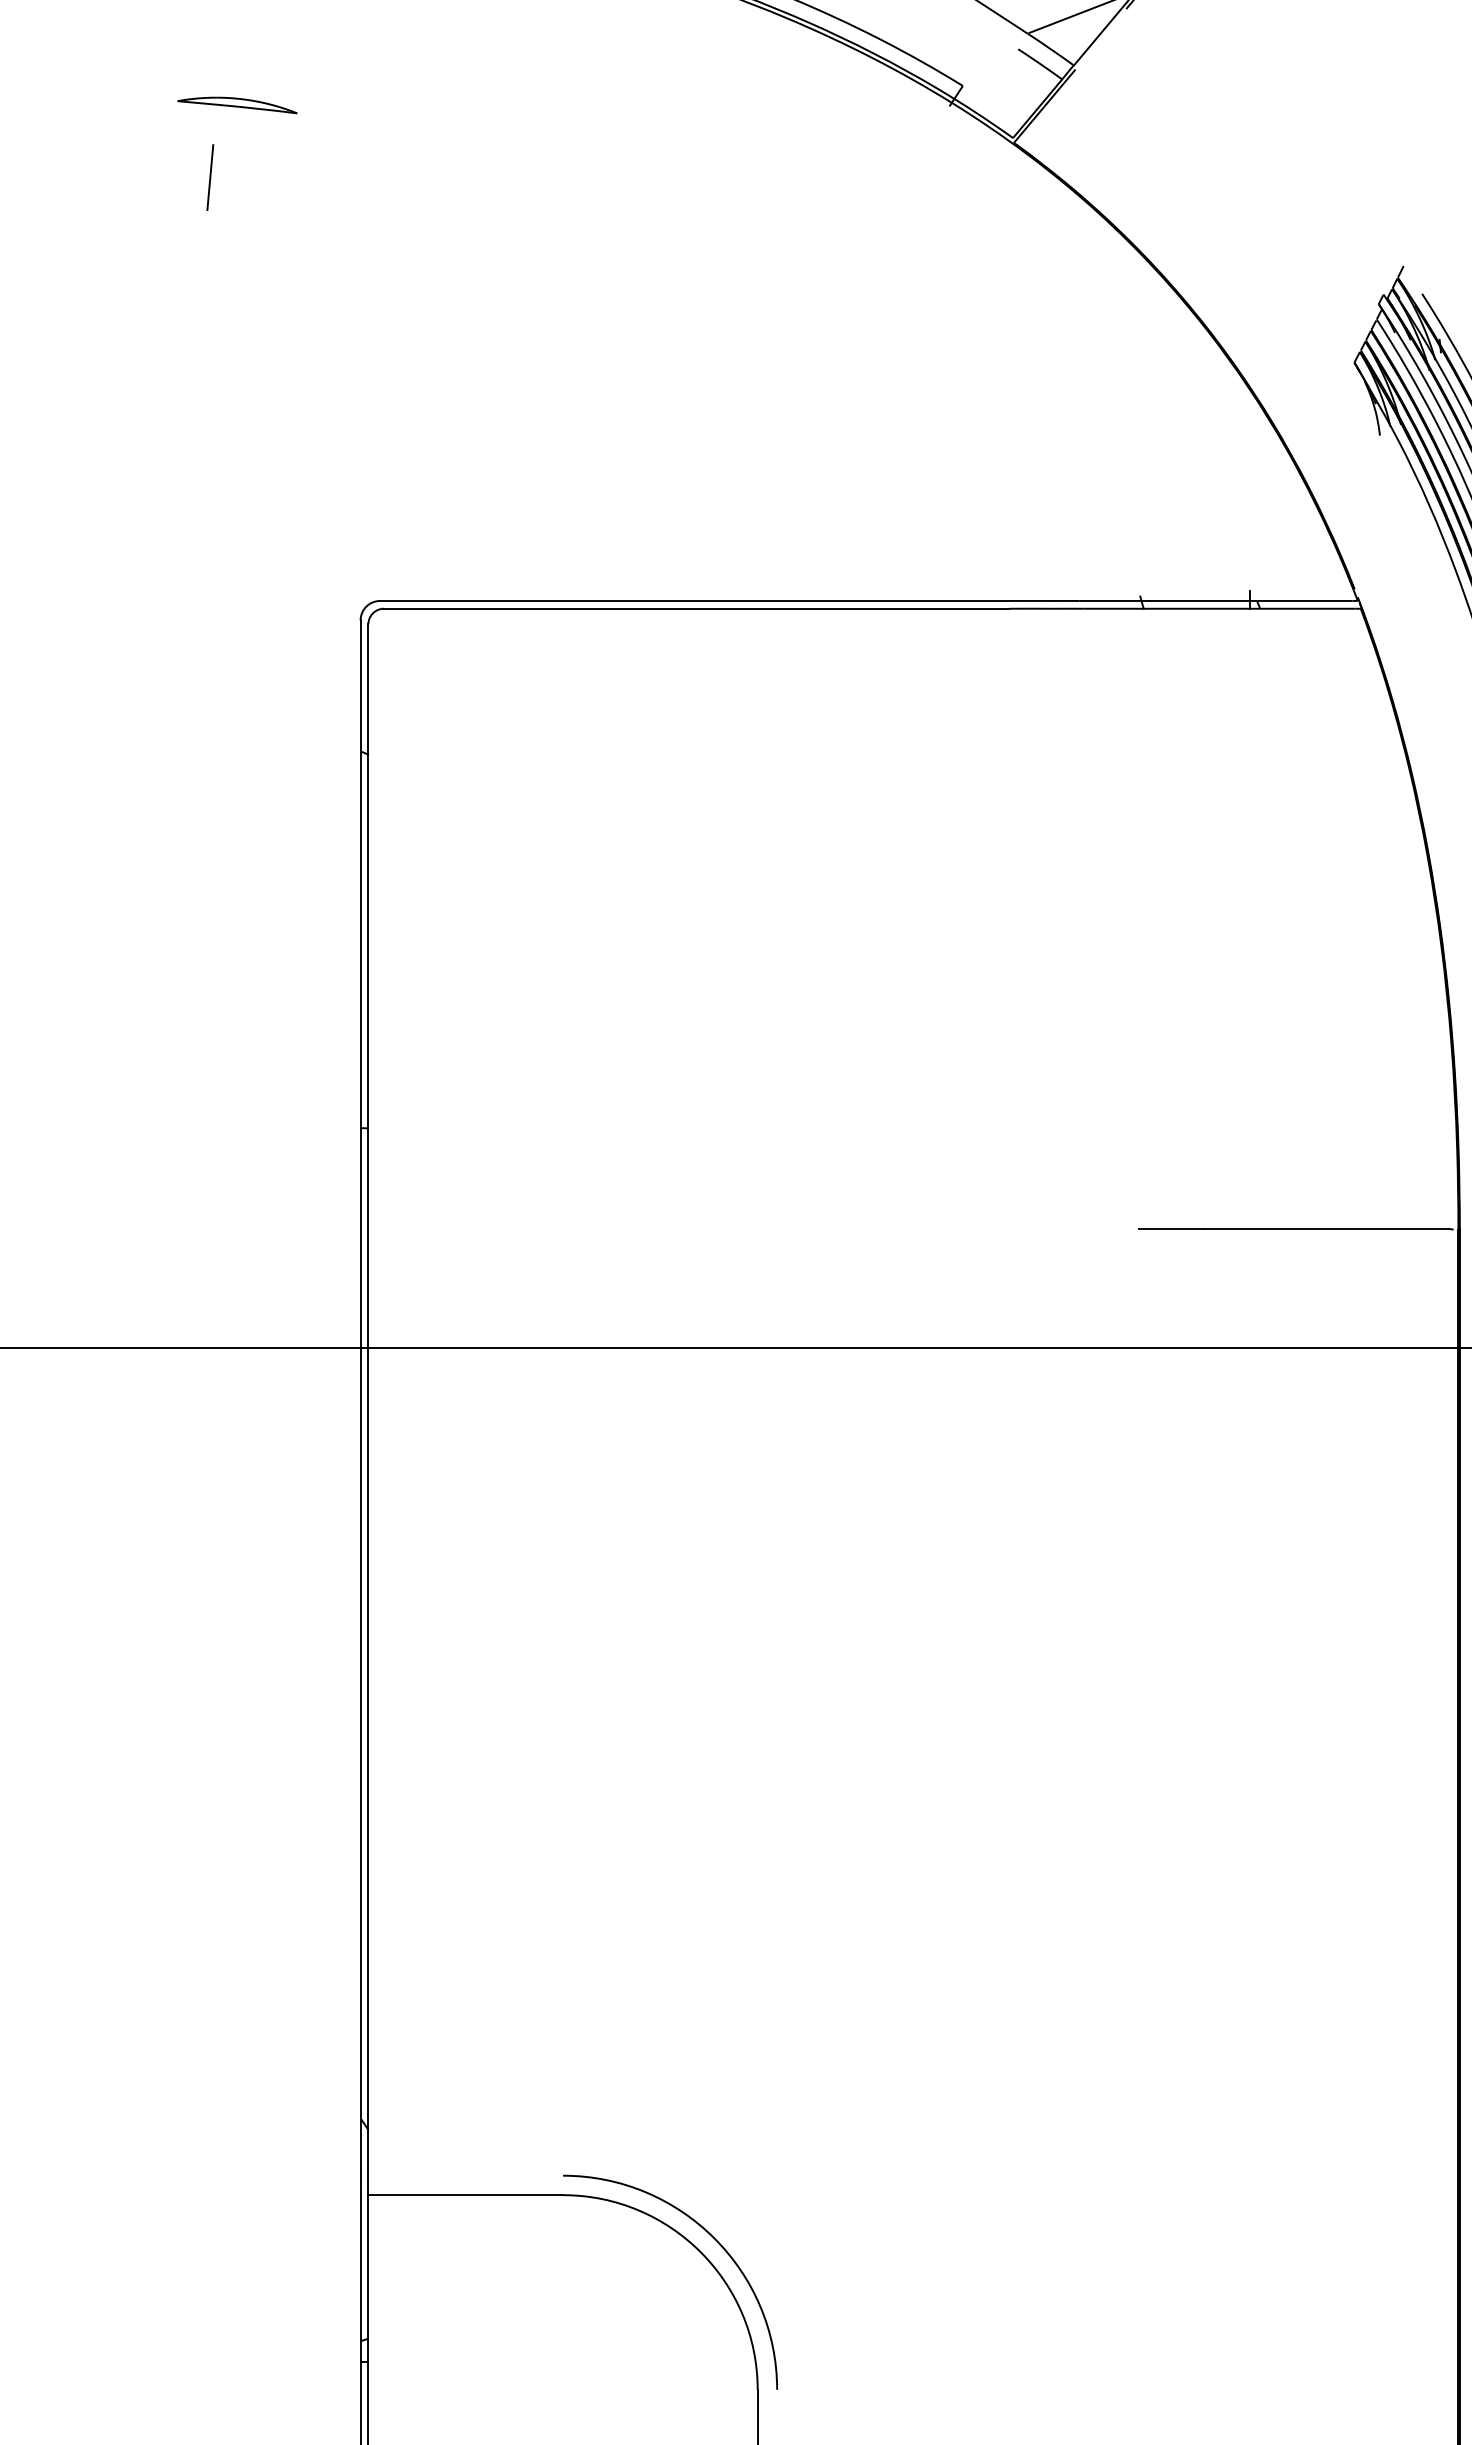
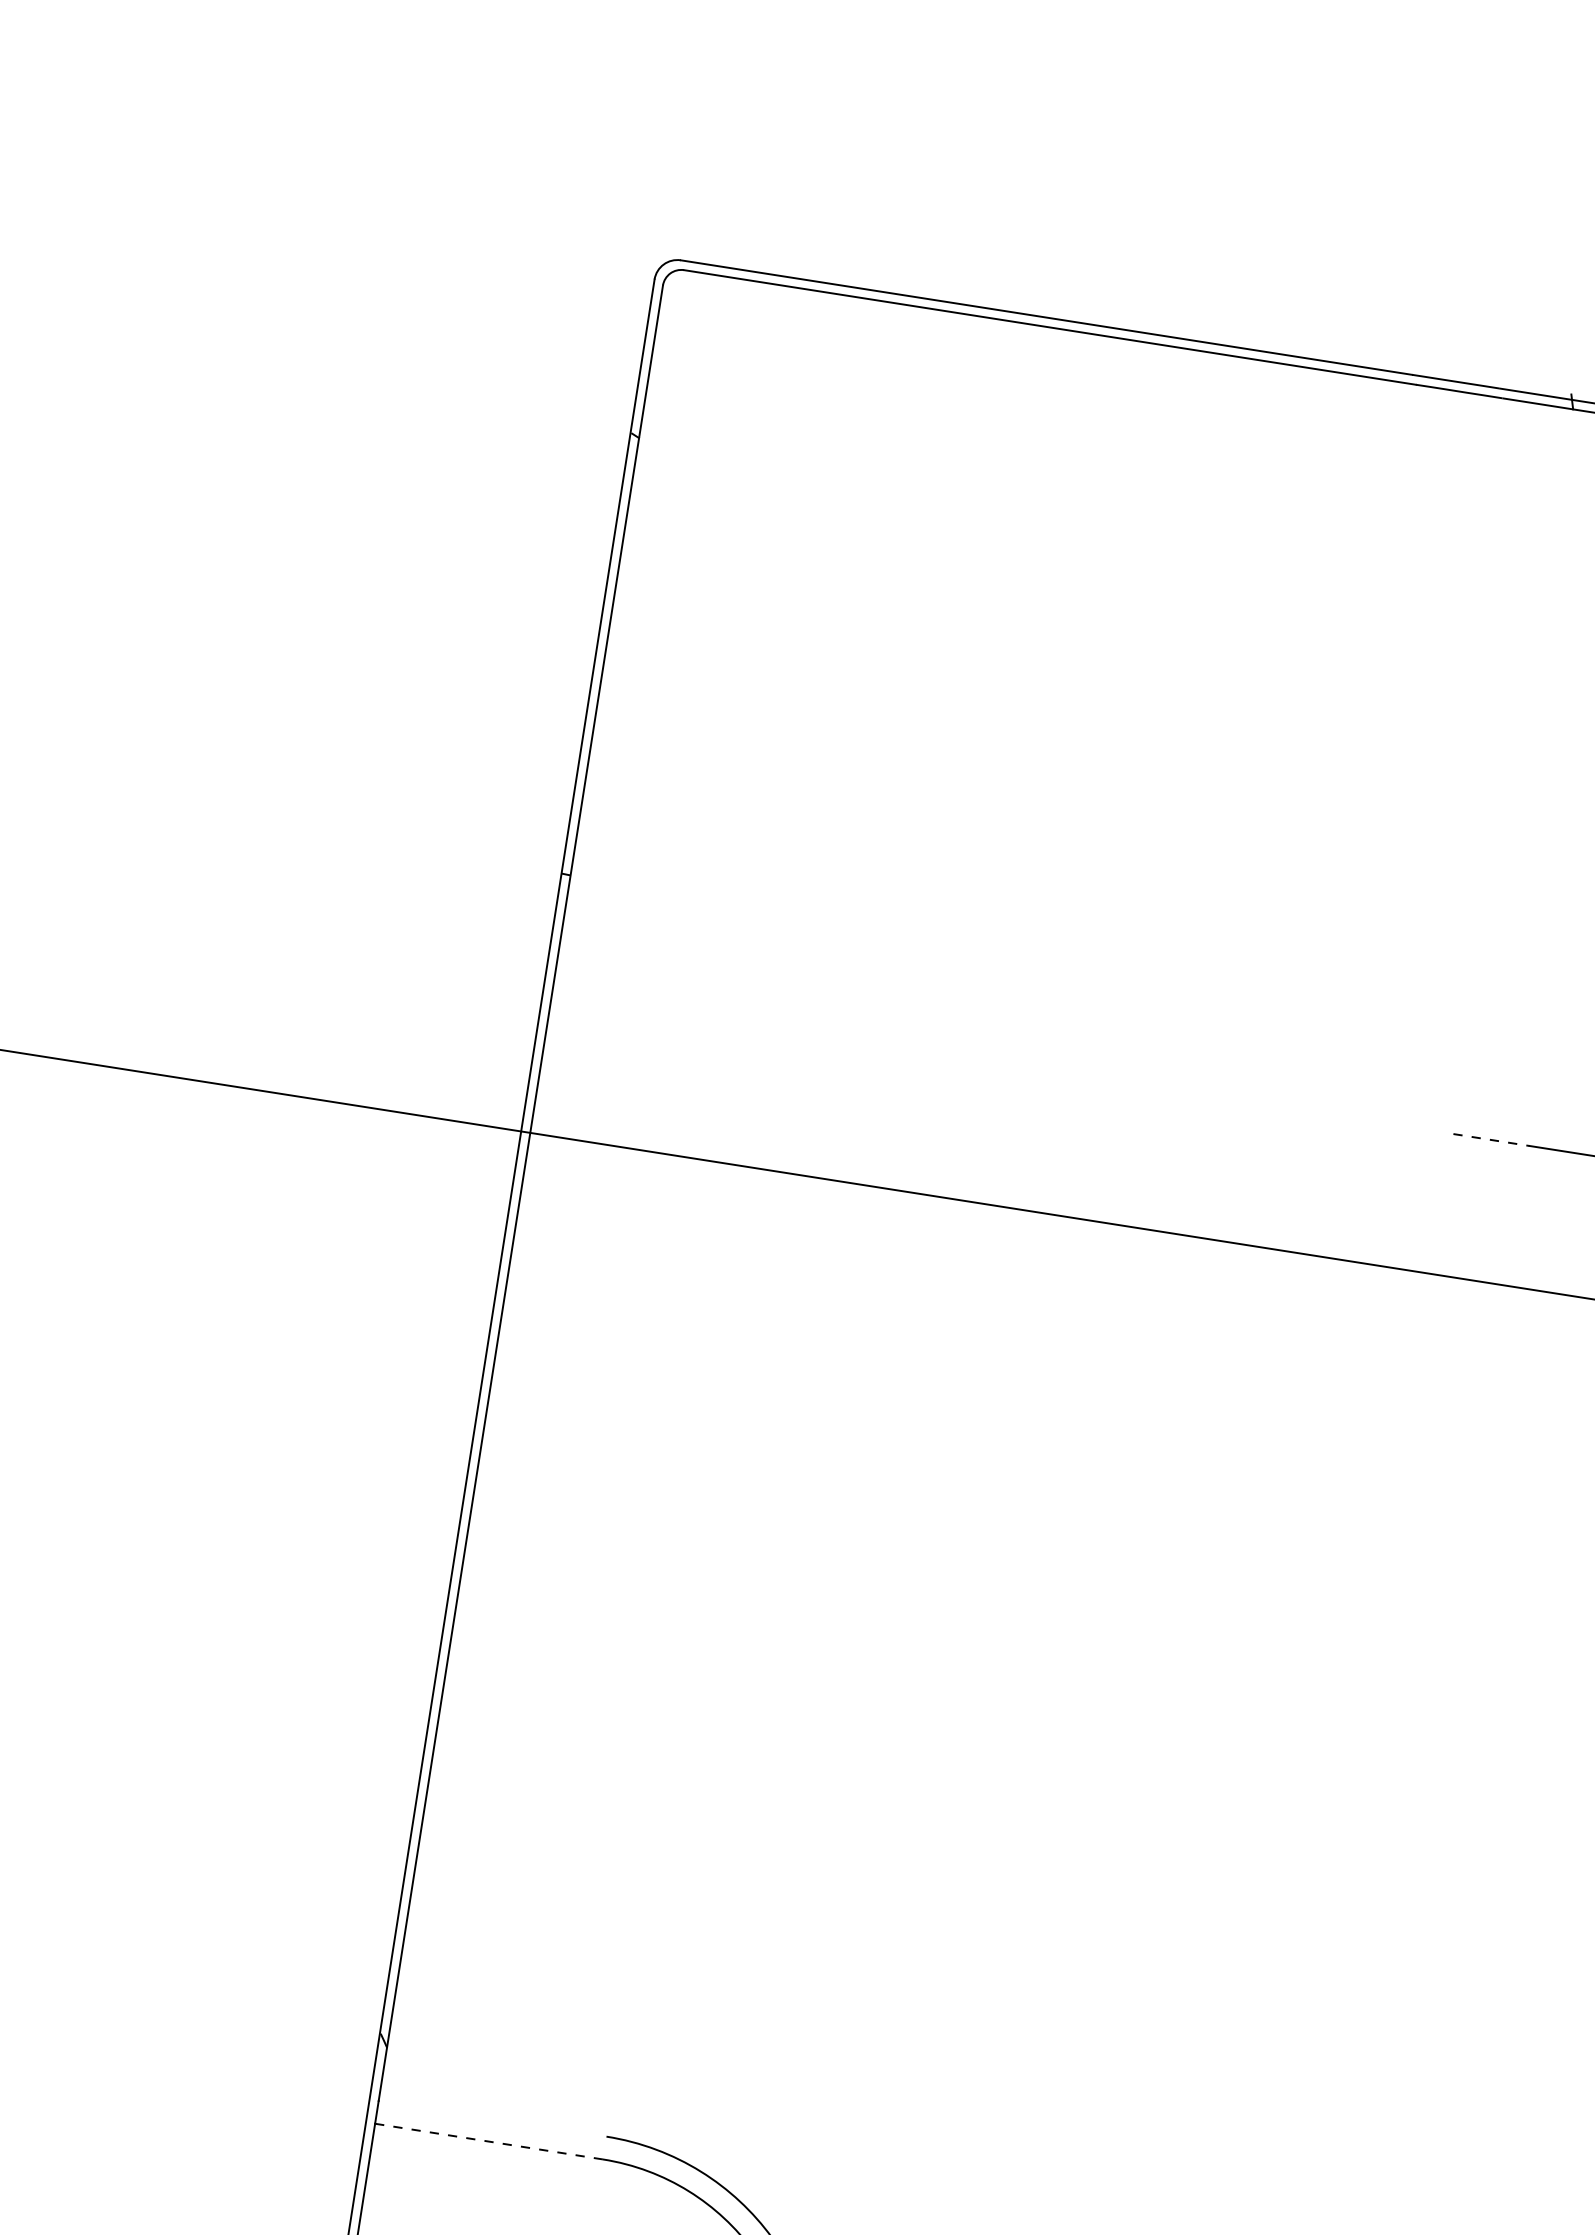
line: (1171, 1228) -> (1492, 1139), solid -> dashed
line: (465, 2195) -> (488, 2141), solid -> dashed

